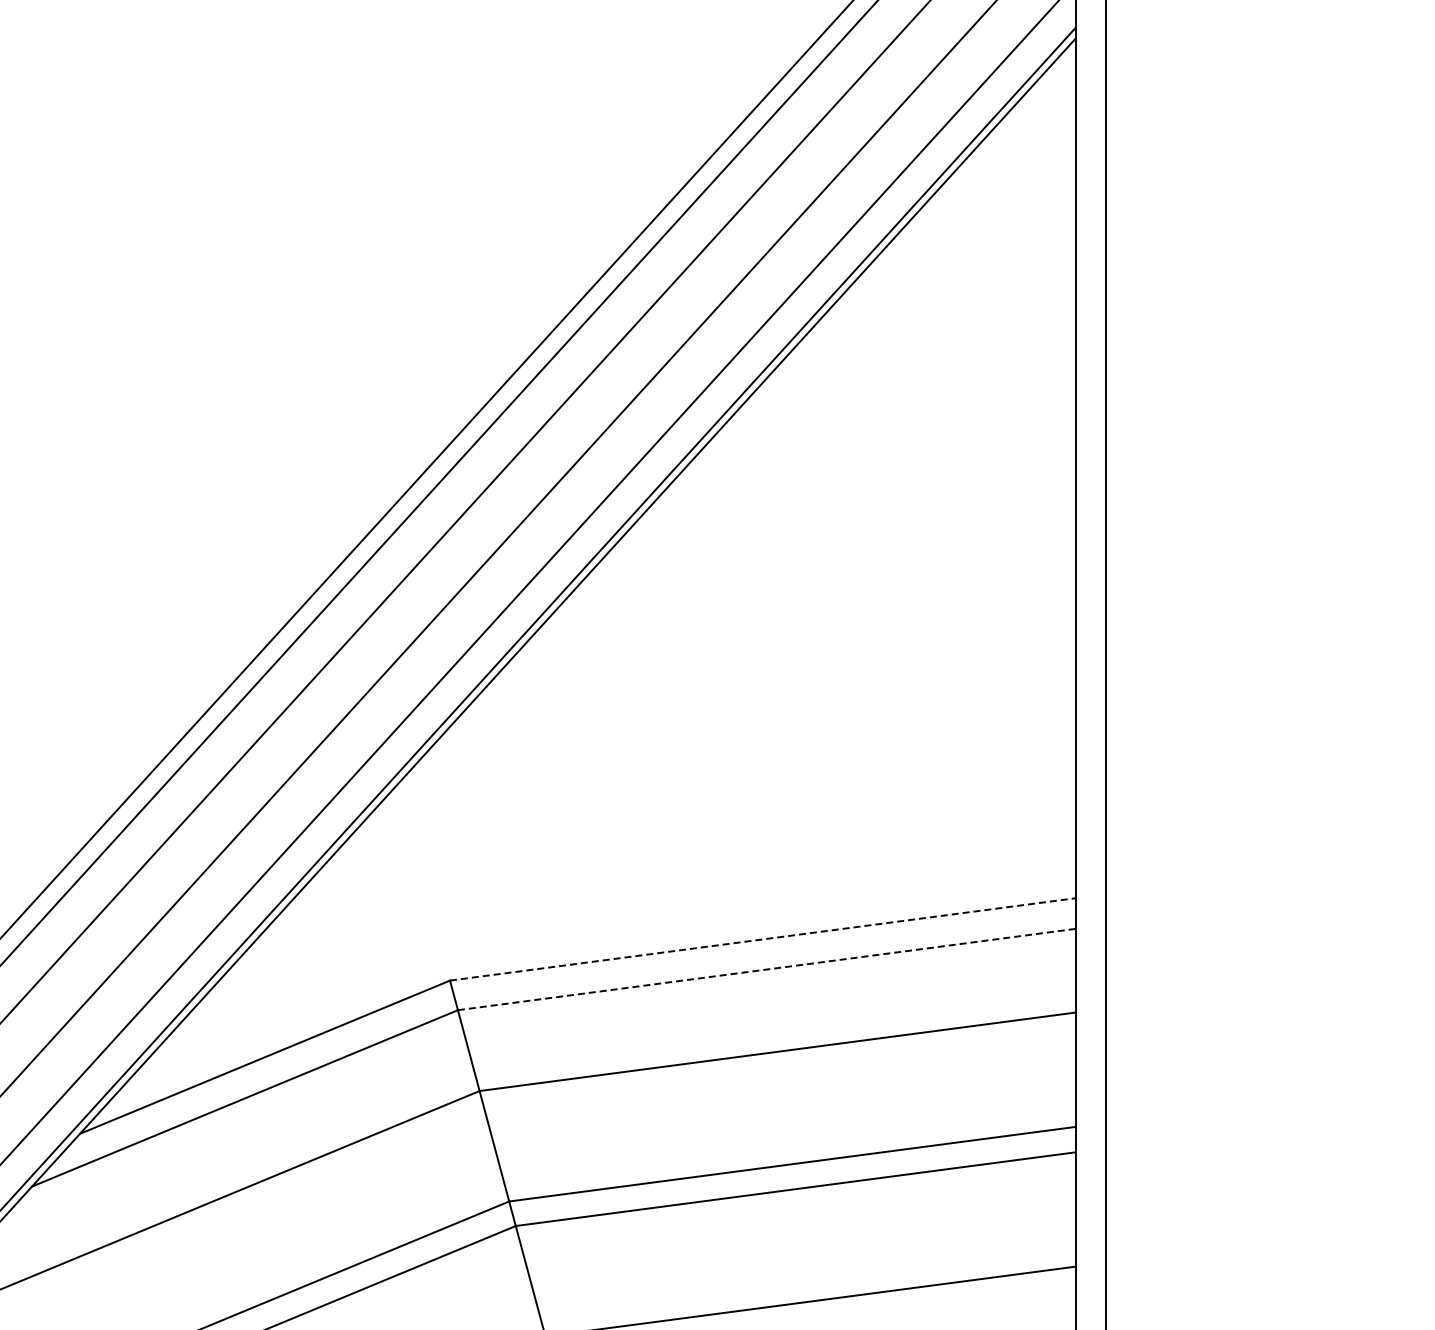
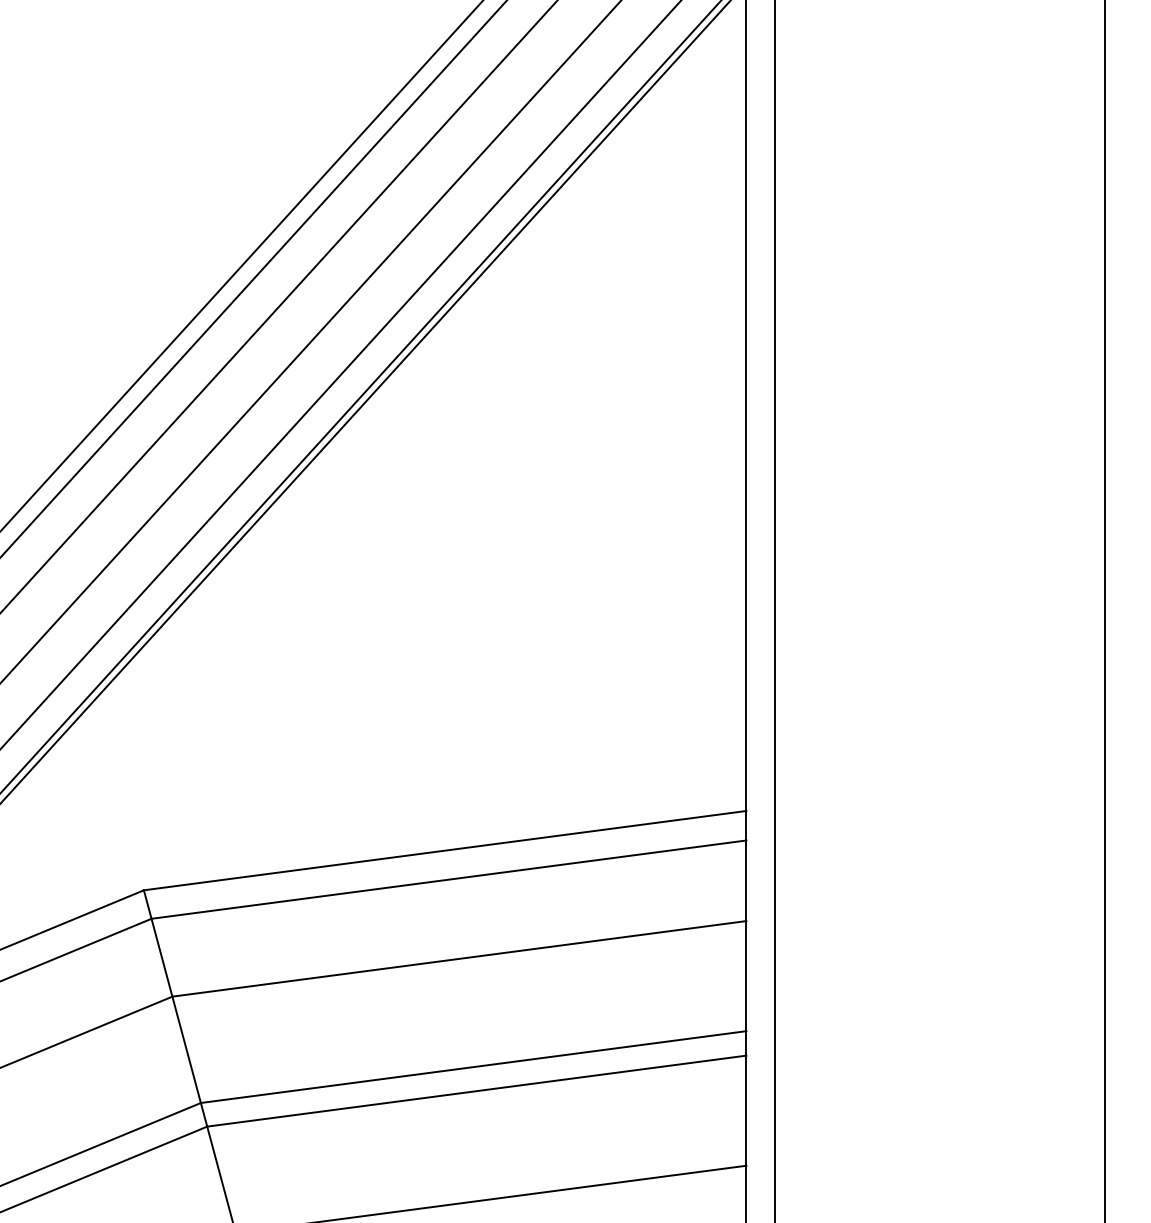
line: (762, 939) -> (444, 850), dashed -> solid
line: (766, 969) -> (448, 879), dashed -> solid

